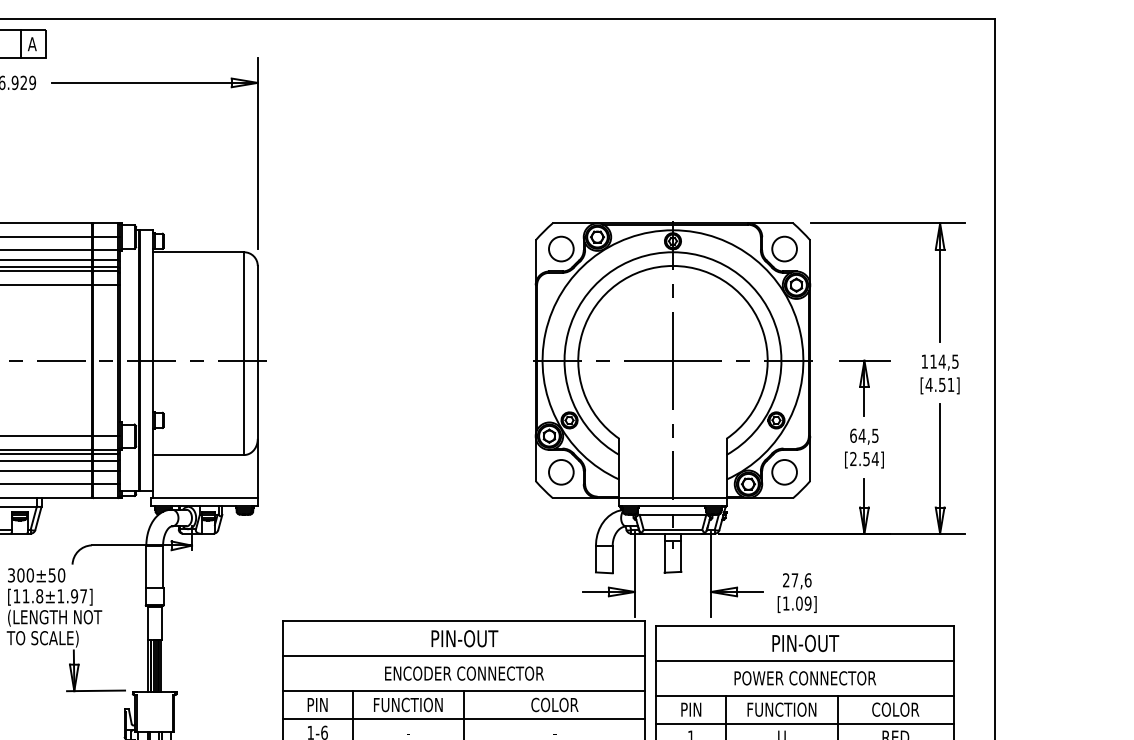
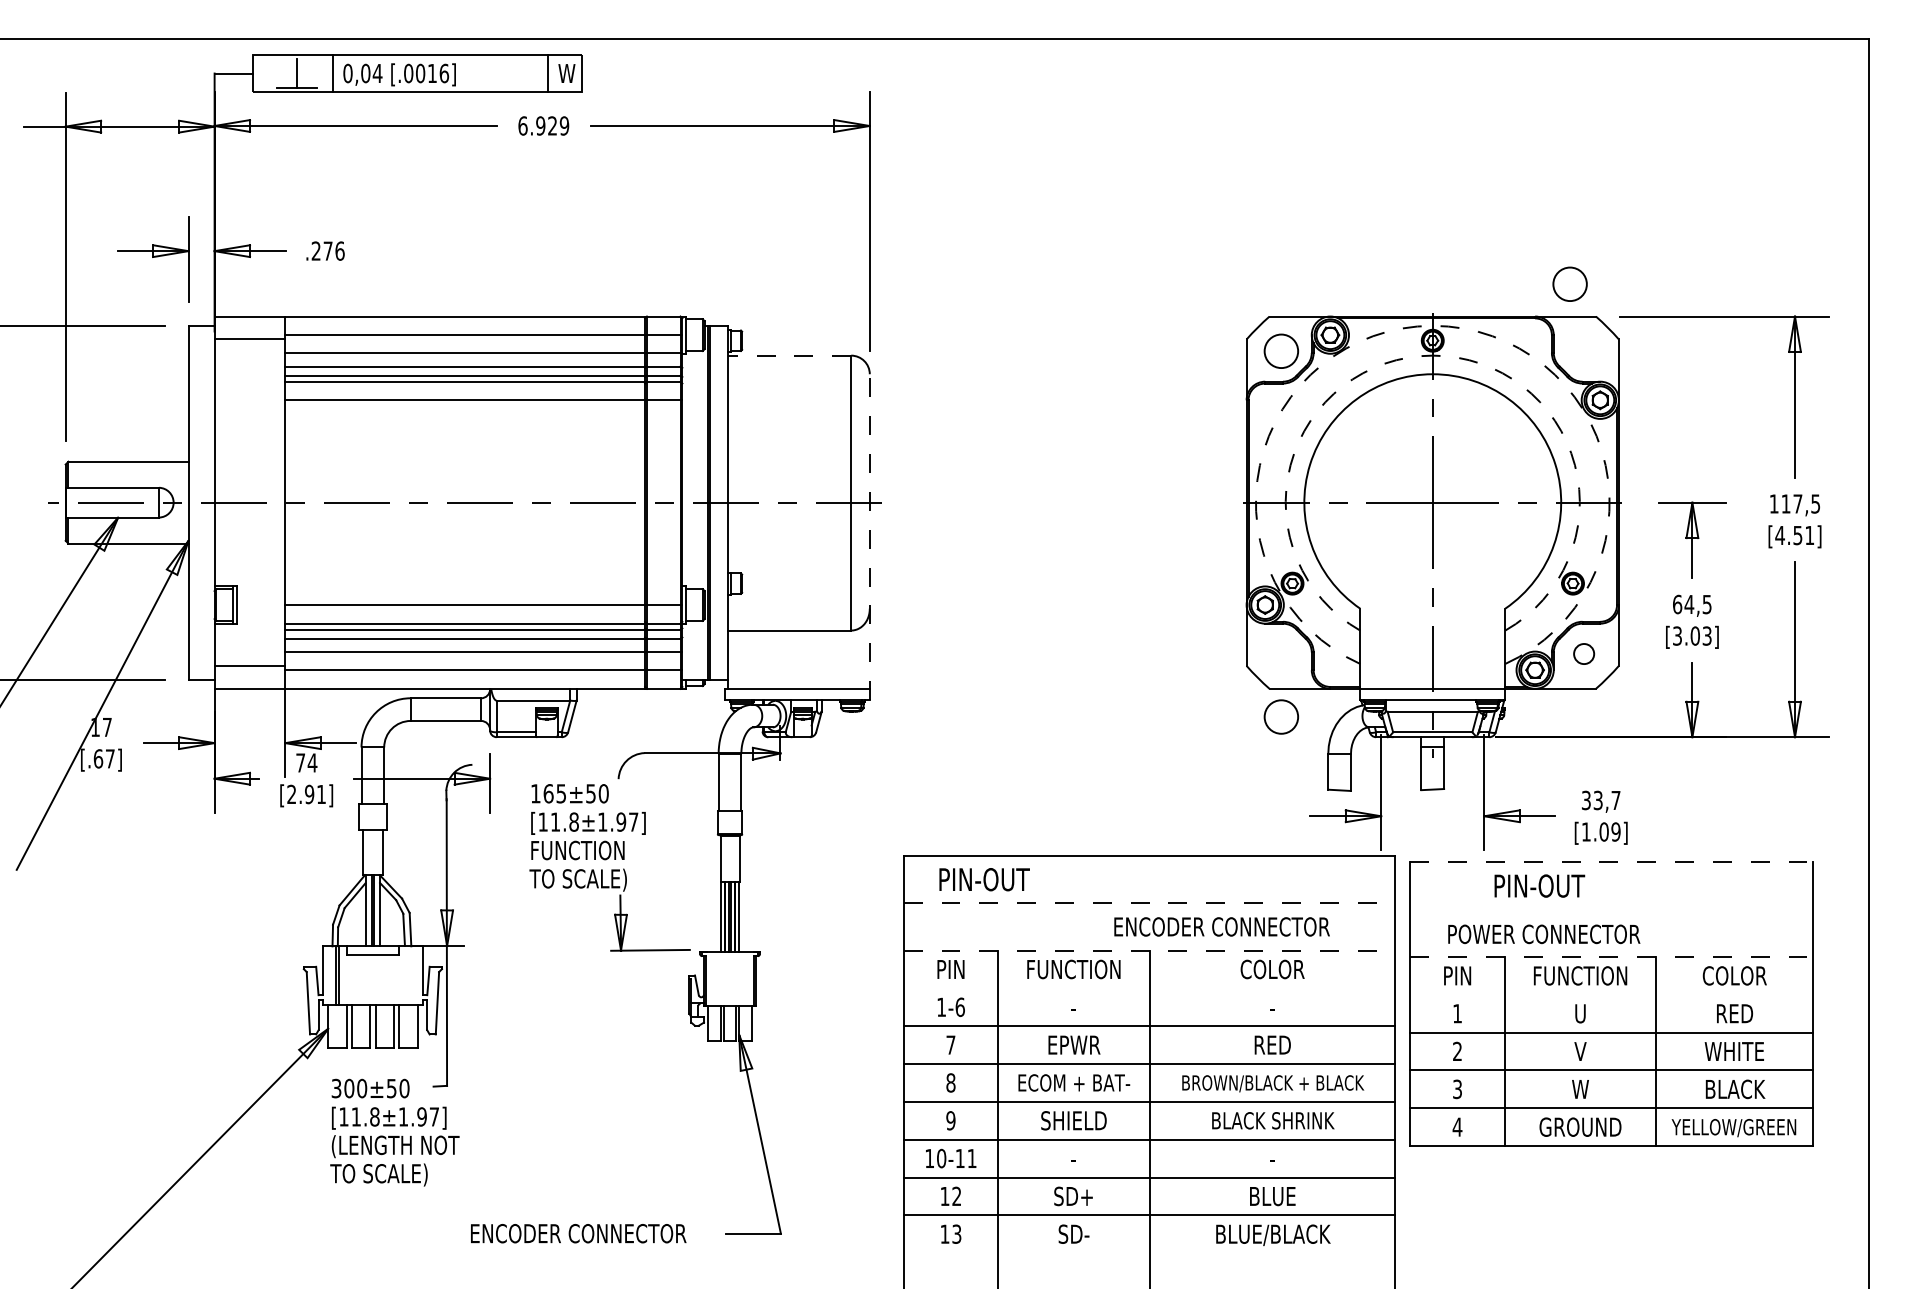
text: (34, 44) -> (566, 73), A -> W
arc: (672, 230) -> (1432, 325), solid -> dashed
circle: (784, 248) -> (1569, 283), moved
line: (198, 252) -> (789, 355), solid -> dashed
arc: (672, 252) -> (1432, 355), solid -> dashed
text: (941, 361) -> (1797, 503), 114,5 -> 117,5
line: (257, 386) -> (869, 537), solid -> dashed
text: (864, 458) -> (1692, 635), [2.54] -> [3.03]
circle: (560, 471) -> (1280, 716), moved
circle: (784, 471) -> (1583, 653), size x0.6
text: (20, 575) -> (548, 793), 300±50 -> 165±50
text: (796, 580) -> (1600, 800), 27,6 -> 33,7
text: (54, 617) -> (594, 851), (LENGTH NOT -> FUNCTION
line: (805, 626) -> (1612, 862), solid -> dashed
text: (464, 638) -> (984, 879), moved
text: (805, 643) -> (1539, 885), moved
line: (464, 656) -> (1149, 903), solid -> dashed
line: (804, 660) -> (1611, 909), removed
text: (464, 673) -> (1221, 926), moved
text: (805, 678) -> (1544, 934), moved
line: (464, 690) -> (1149, 950), solid -> dashed
line: (805, 695) -> (1612, 956), solid -> dashed
line: (464, 718) -> (1149, 988), removed
line: (804, 723) -> (1611, 994), removed

